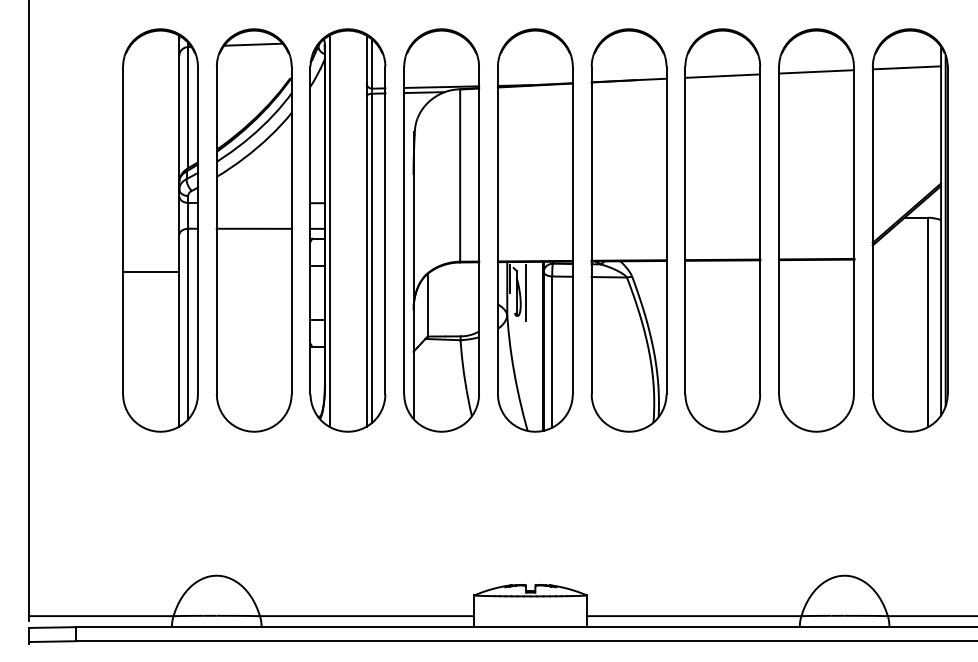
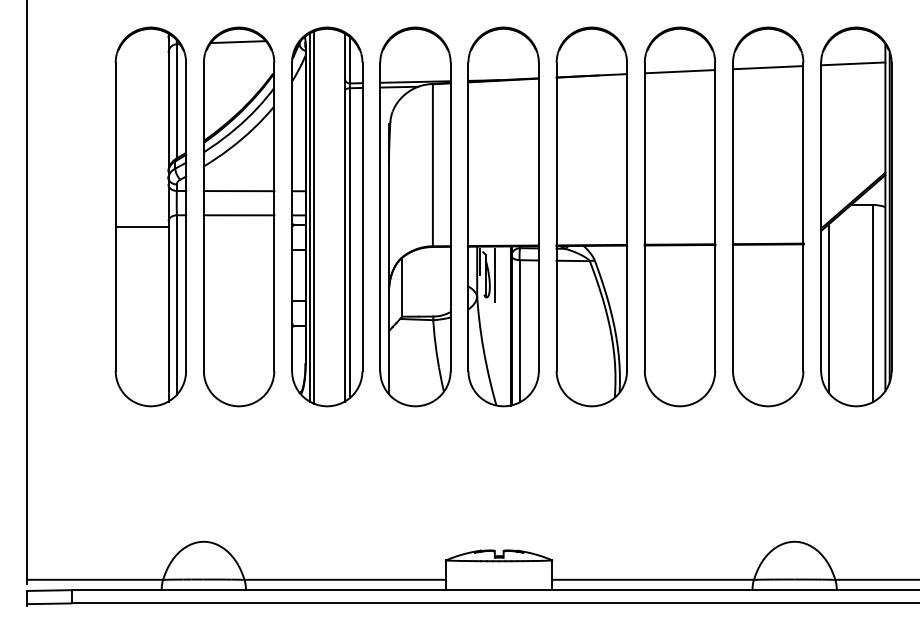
line: (253, 203) -> (238, 191), added
line: (334, 231) -> (314, 217), added
line: (151, 272) -> (142, 227), moved
line: (881, 327) -> (829, 308), added

